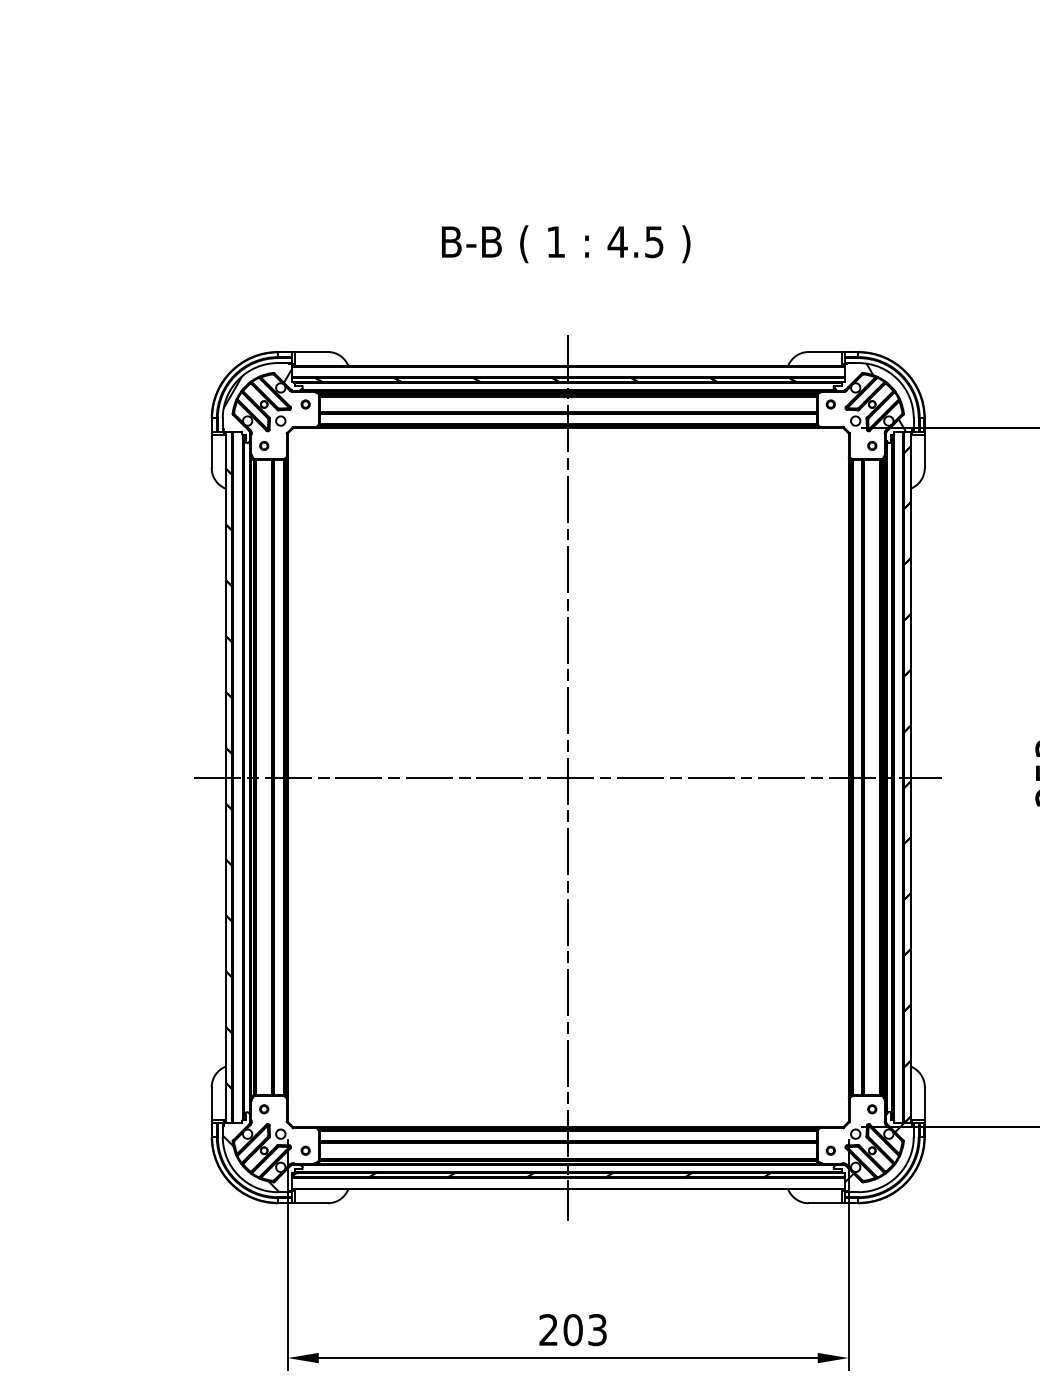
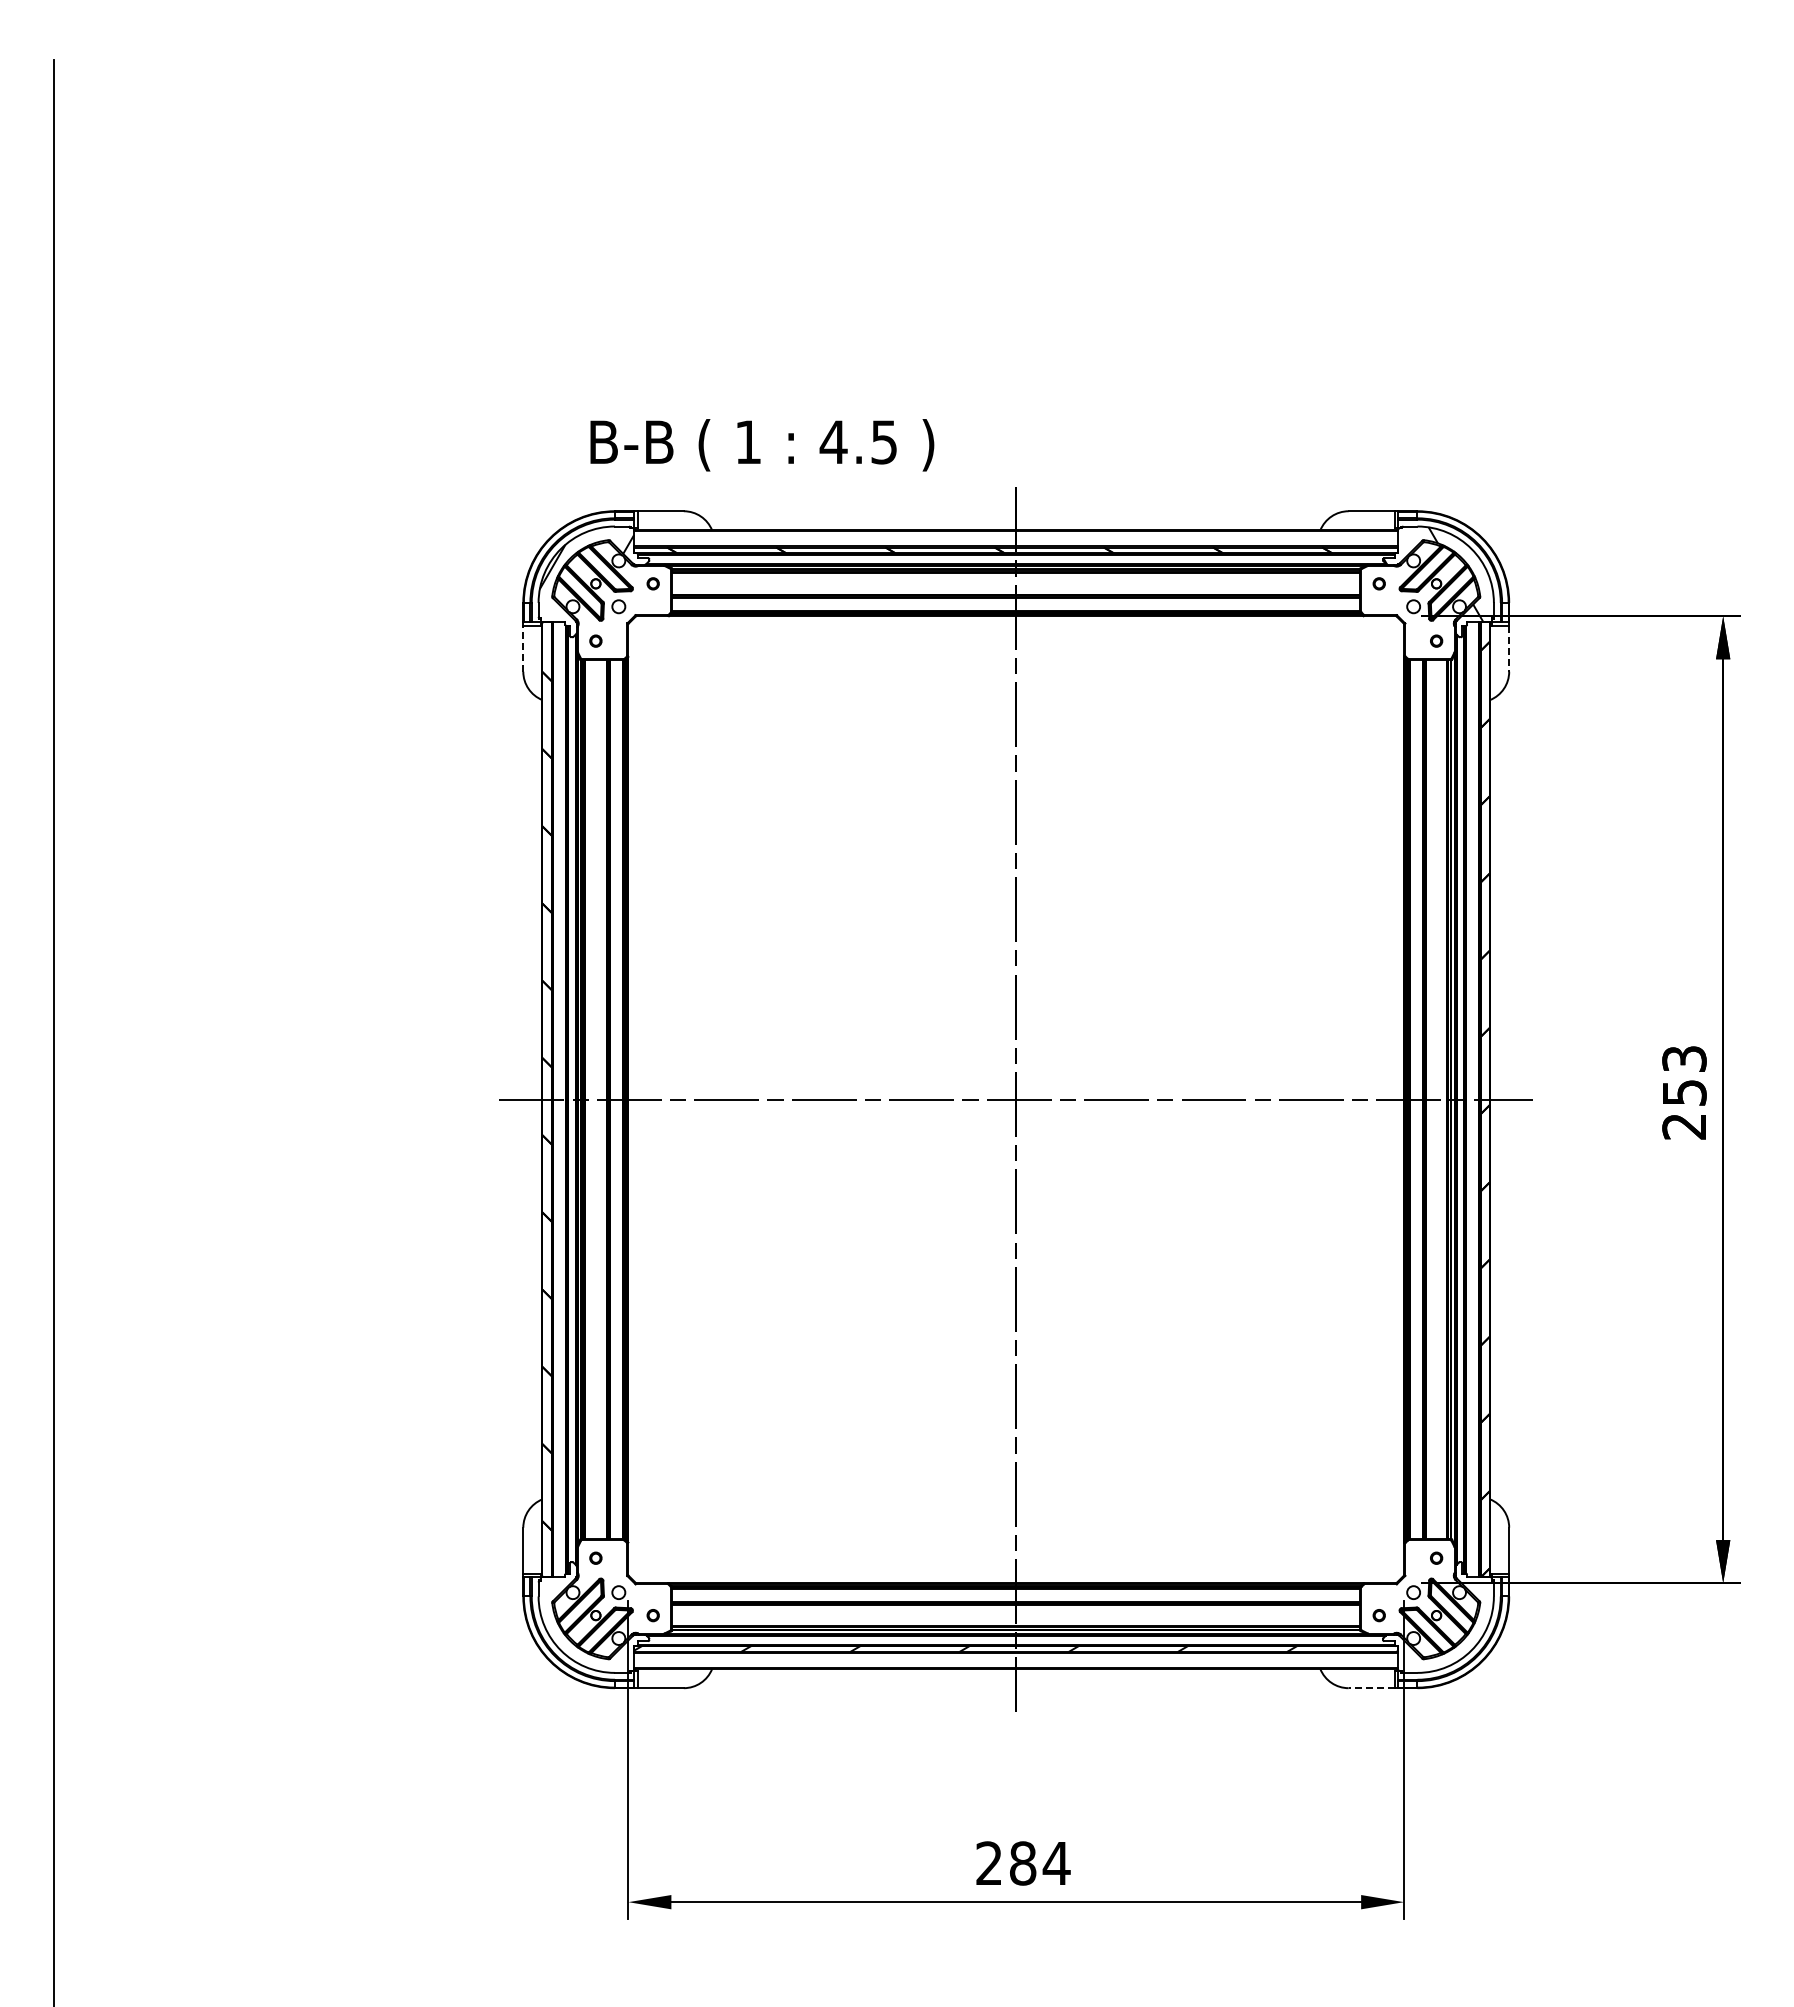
text: (566, 244) -> (762, 445), moved
line: (211, 451) -> (523, 648), solid -> dashed
line: (925, 451) -> (1509, 648), solid -> dashed
hatch: (874, 1152) -> (1439, 1618), removed
hatch: (250, 1163) -> (577, 1633), removed
line: (825, 1203) -> (1371, 1688), solid -> dashed
text: (585, 1330) -> (1039, 1863), 203 -> 284

